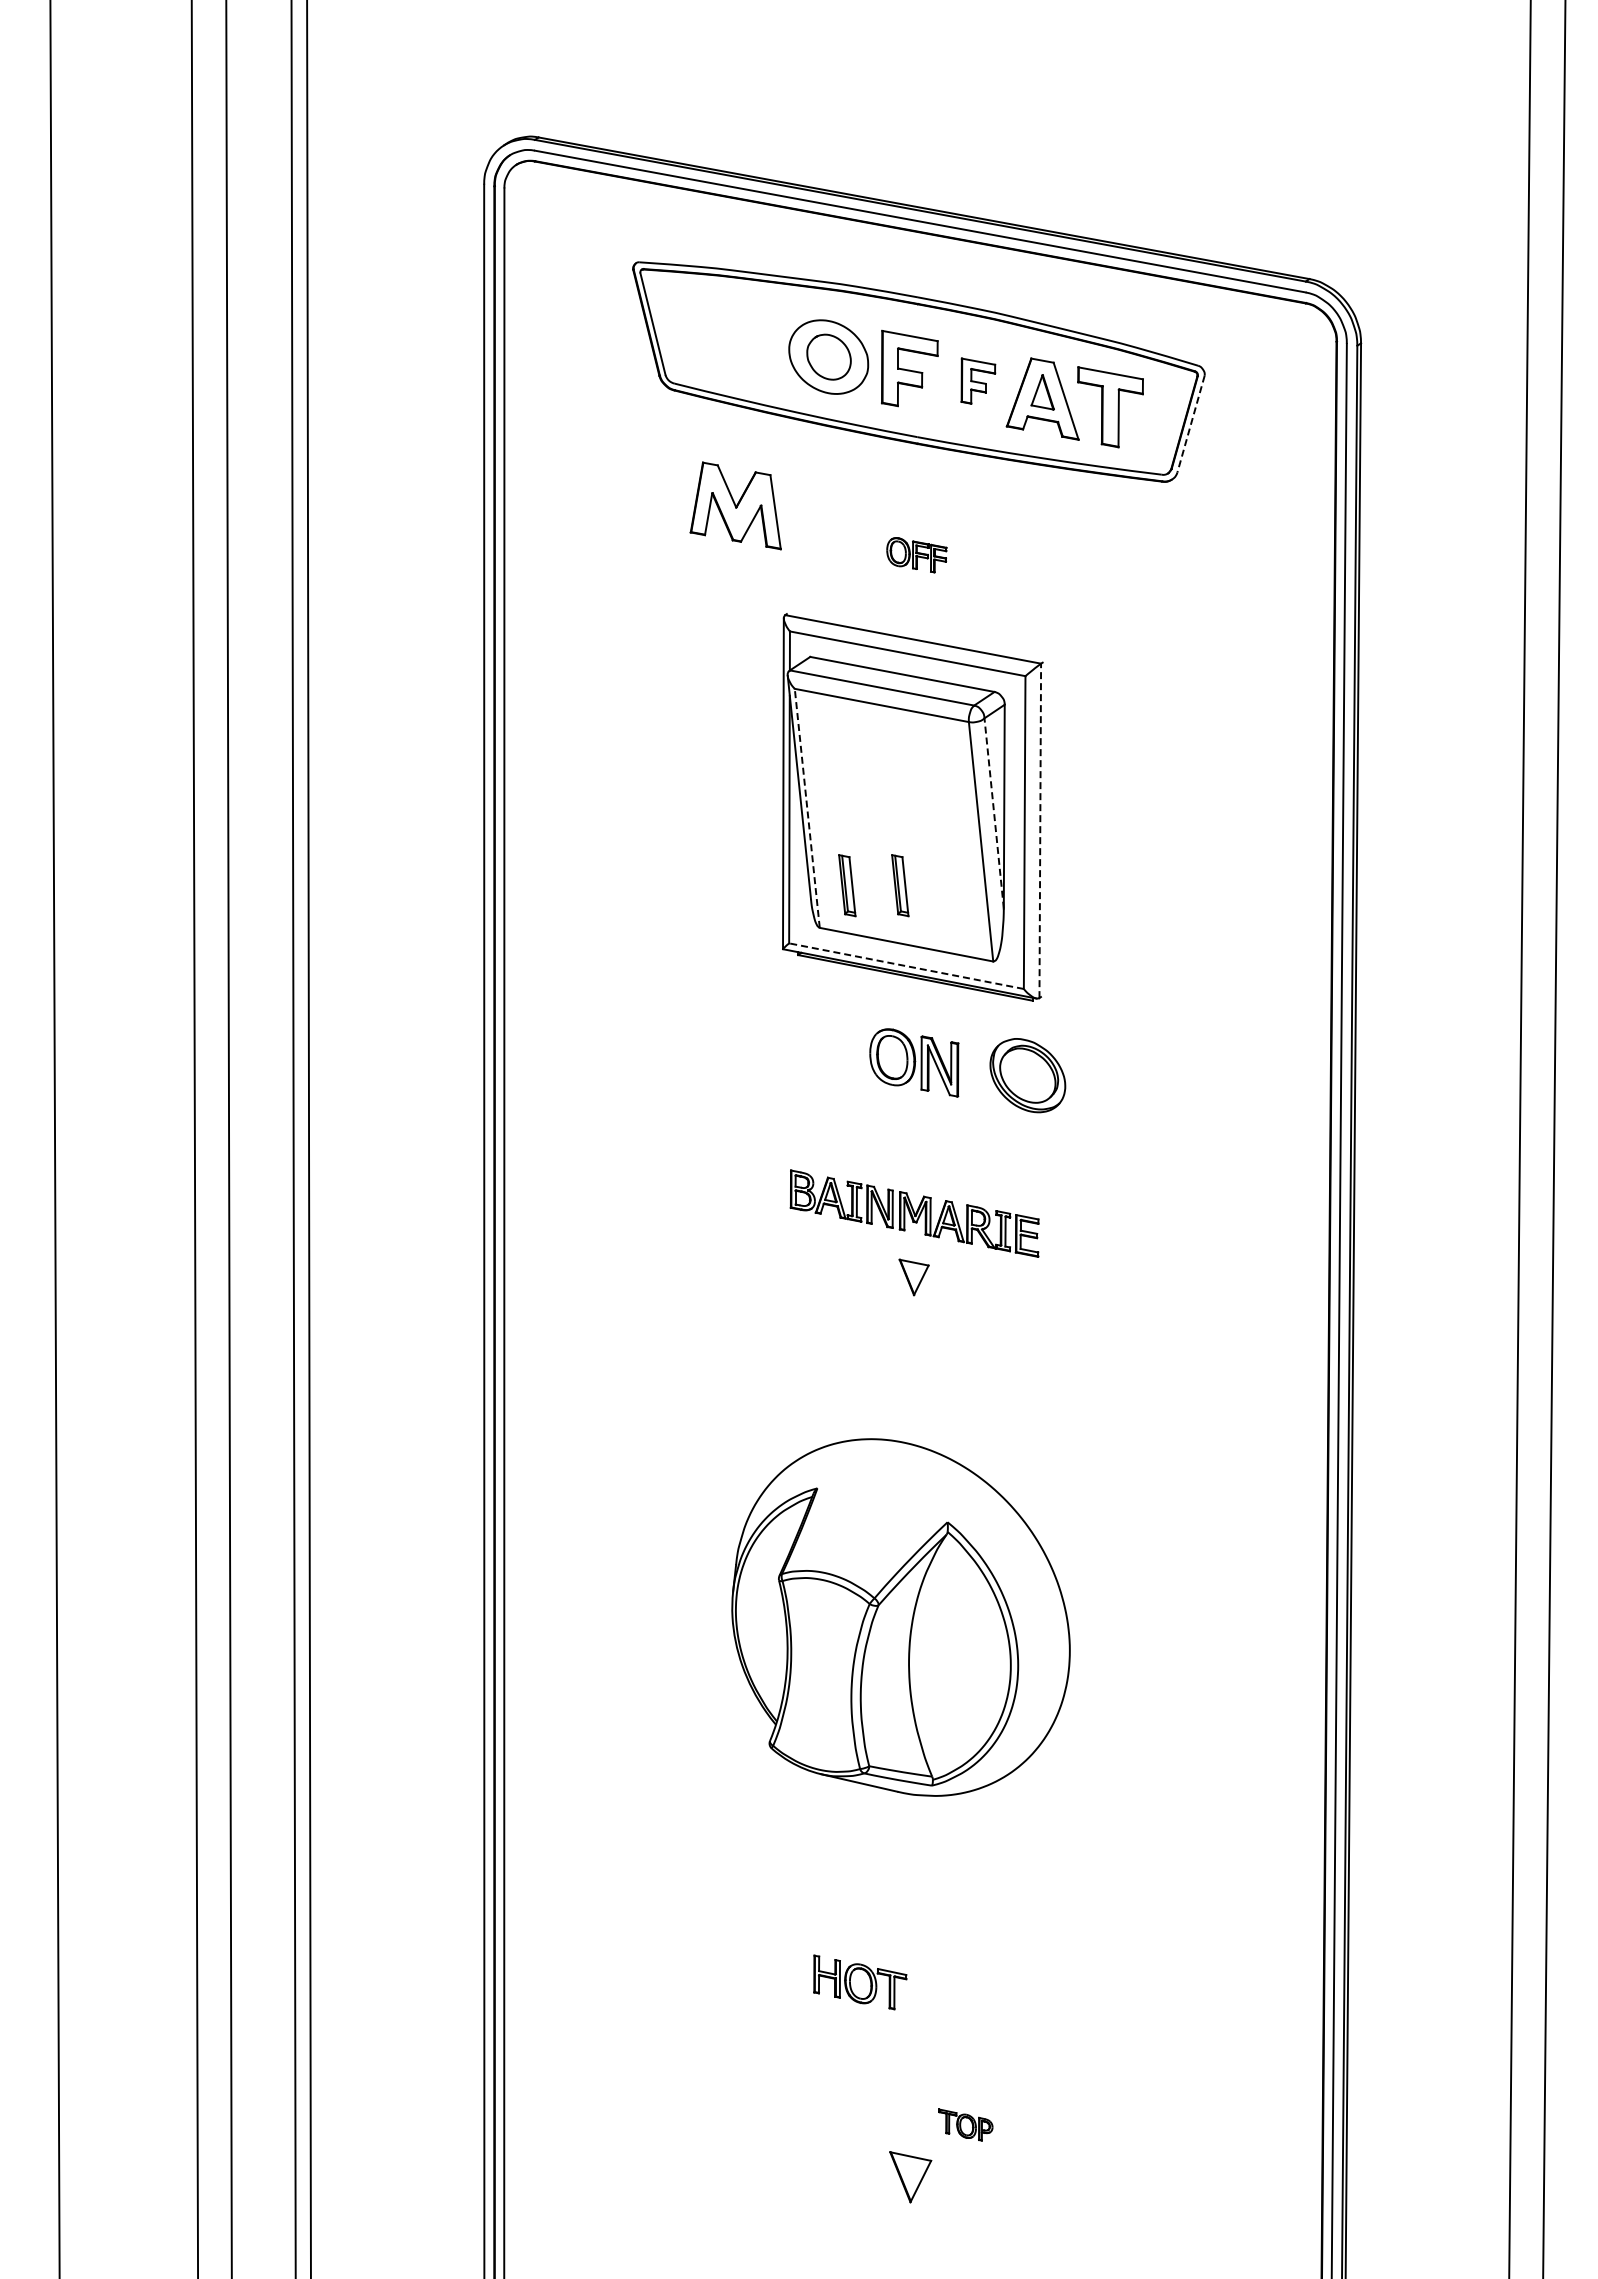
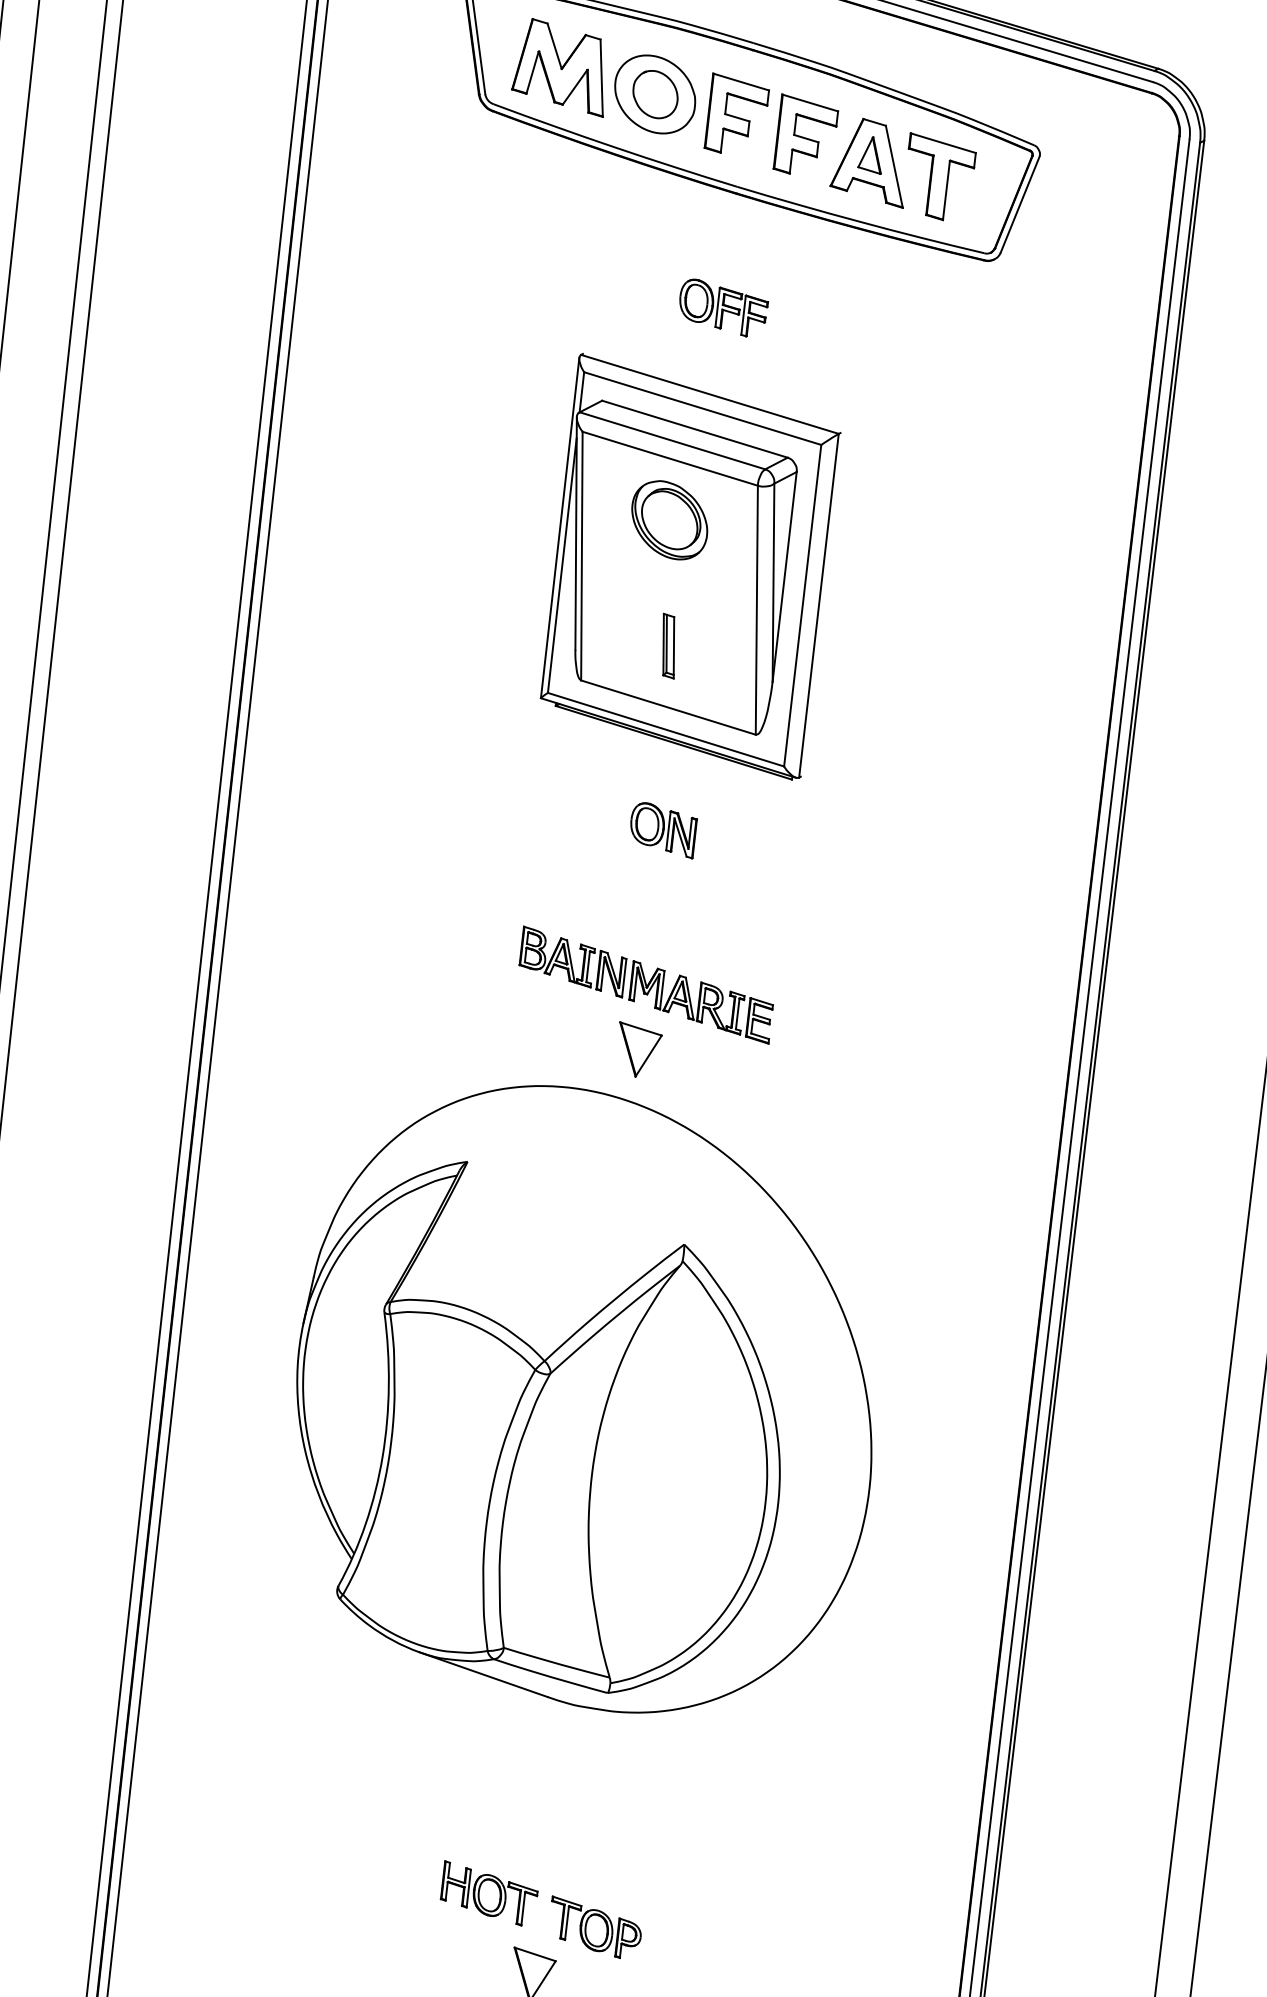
part: (978, 380) -> (806, 135), size x1.67
line: (1190, 424) -> (1019, 204), dashed -> solid
part: (735, 505) -> (561, 66), moved
part: (916, 554) -> (723, 307), size x1.43
line: (807, 807) -> (582, 555), dashed -> solid
line: (994, 813) -> (773, 582), dashed -> solid
line: (1040, 830) -> (819, 605), dashed -> solid
part: (847, 885) -> (614, 640), removed
line: (906, 966) -> (665, 730), dashed -> solid
part: (914, 1062) -> (663, 829), size x0.71
part: (1027, 1075) -> (669, 520), moved
part: (913, 1277) -> (637, 1050), size x1.43
part: (900, 1617) -> (585, 1398), size x1.67
part: (860, 1982) -> (489, 1894), moved
part: (965, 2124) -> (595, 1927), size x1.67

